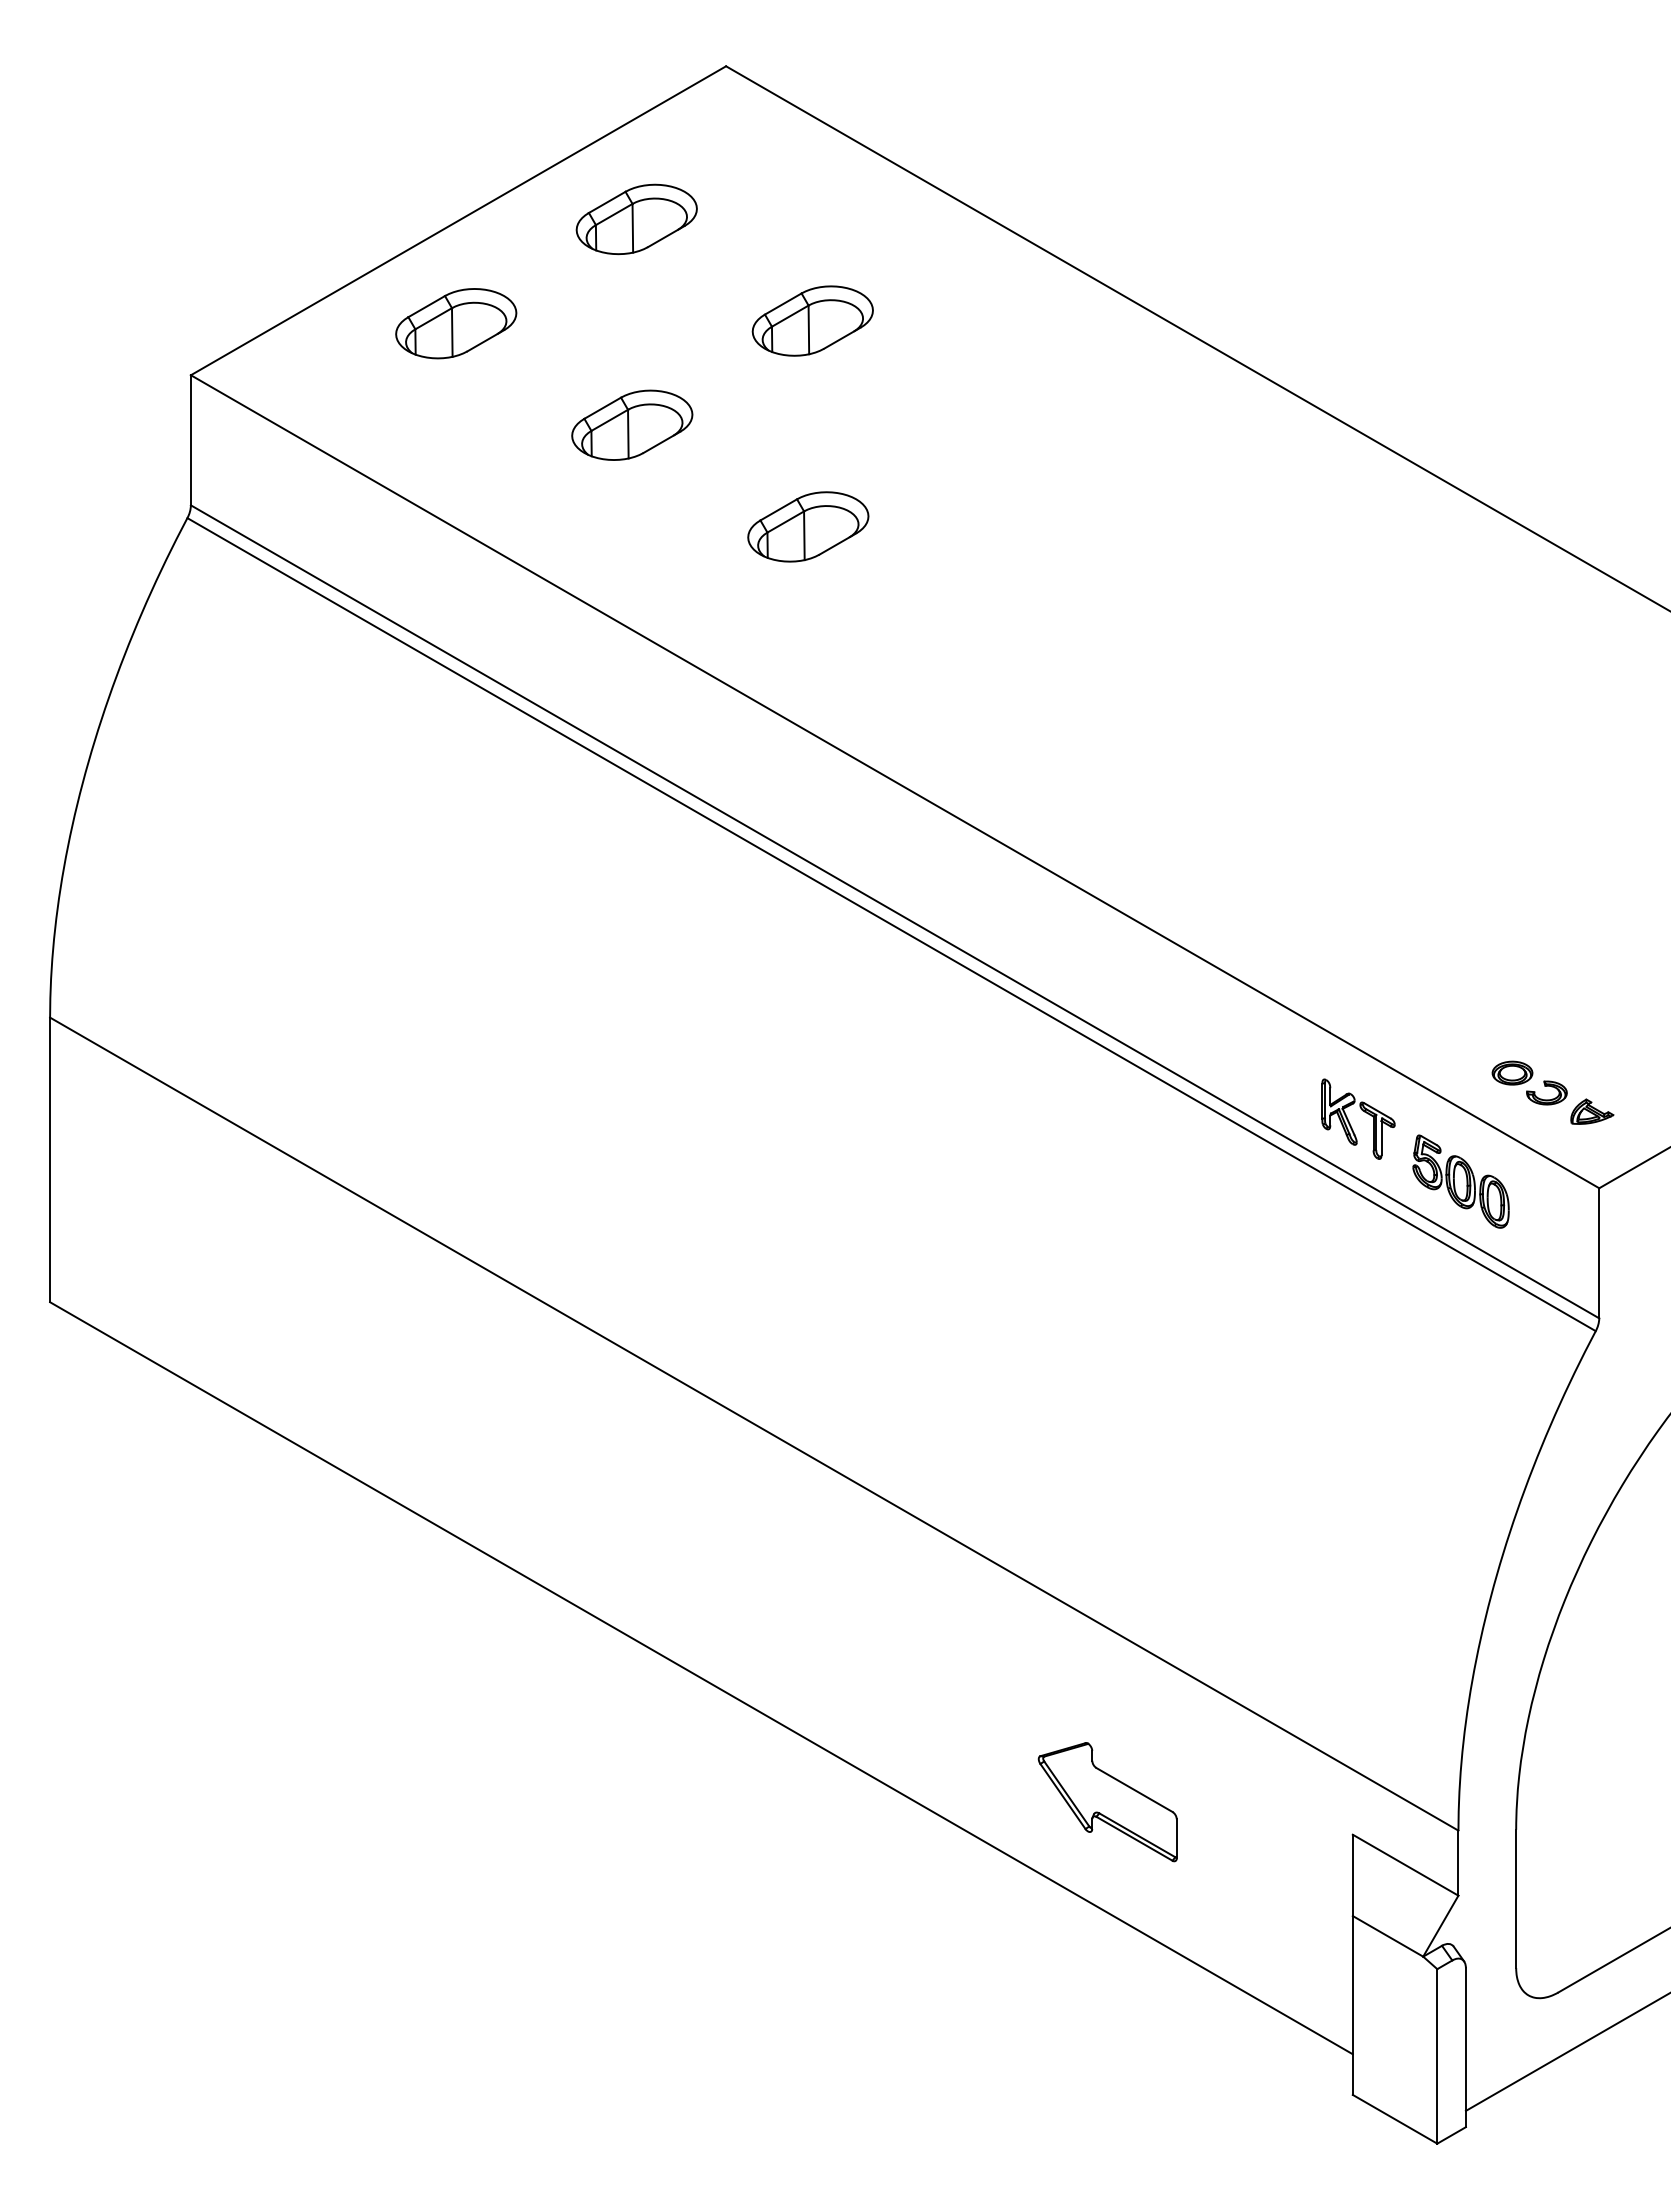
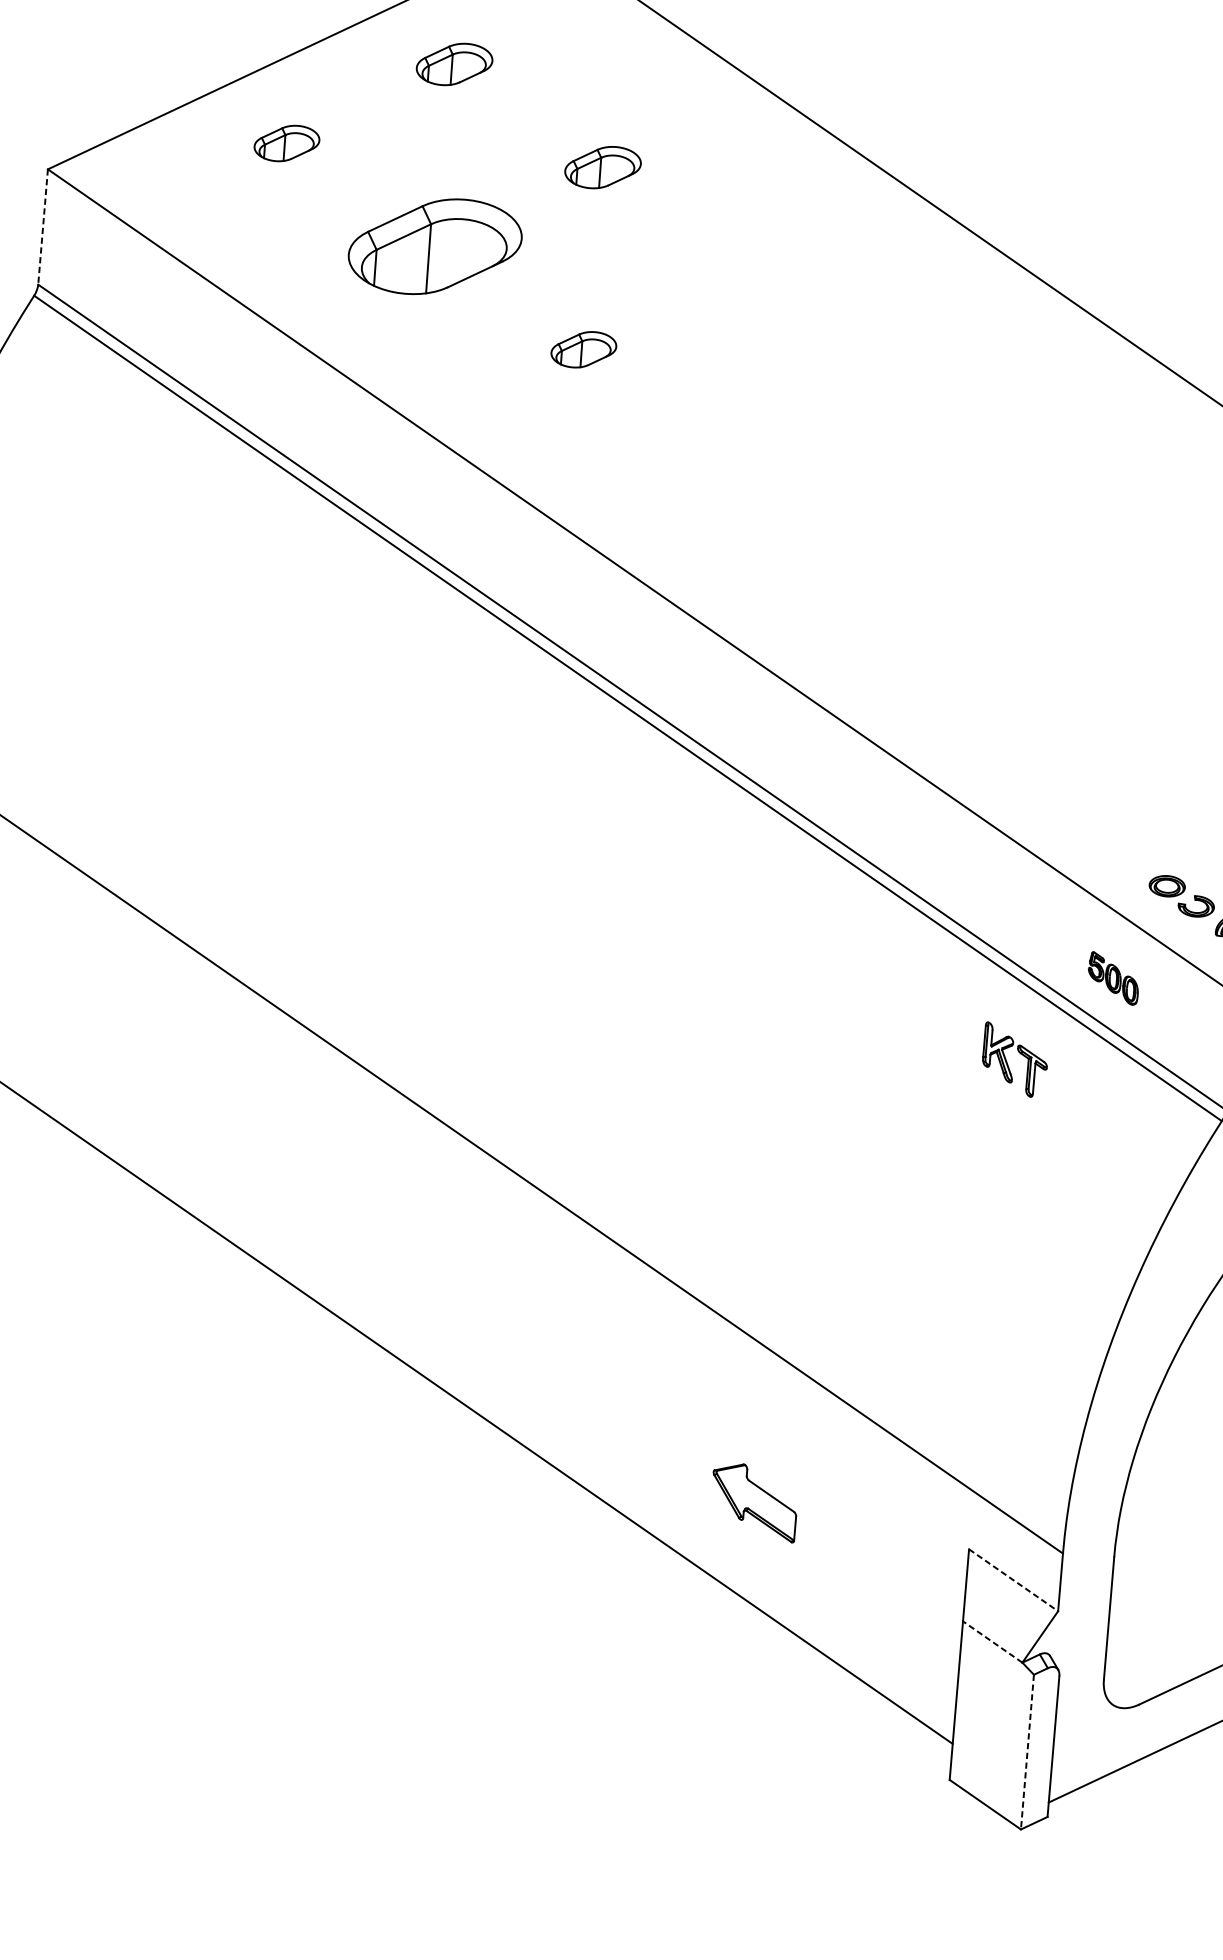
part: (636, 219) -> (454, 64), size x0.7
part: (812, 320) -> (602, 167), size x0.7
part: (456, 323) -> (287, 143), size x0.6
part: (632, 424) -> (435, 245), size x1.6
line: (190, 440) -> (42, 227), solid -> dashed
part: (808, 526) -> (584, 349), size x0.6
part: (1362, 1111) -> (1019, 1053), moved
part: (1460, 1181) -> (1113, 978), size x0.6
part: (1107, 1802) -> (754, 1502), size x0.7
line: (1405, 1865) -> (1013, 1580), solid -> dashed
line: (1388, 1936) -> (993, 1642), solid -> dashed
line: (1437, 2056) -> (1027, 1752), solid -> dashed

